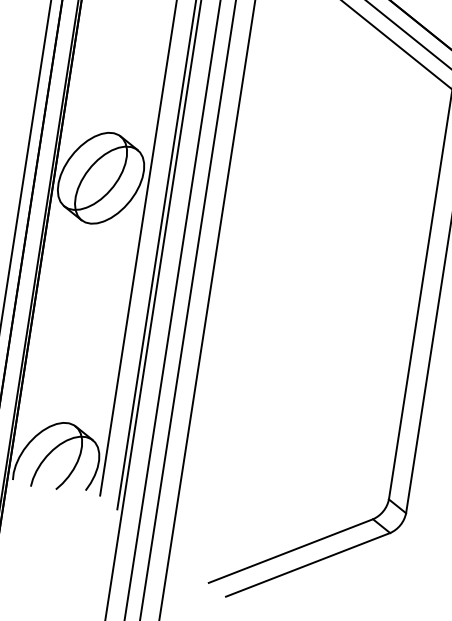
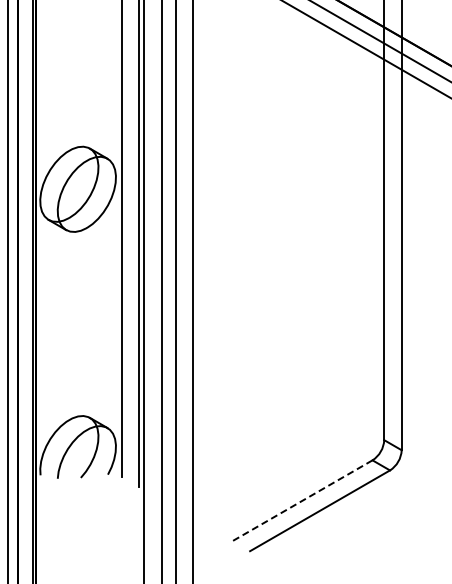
line: (290, 550) -> (302, 500), solid -> dashed

